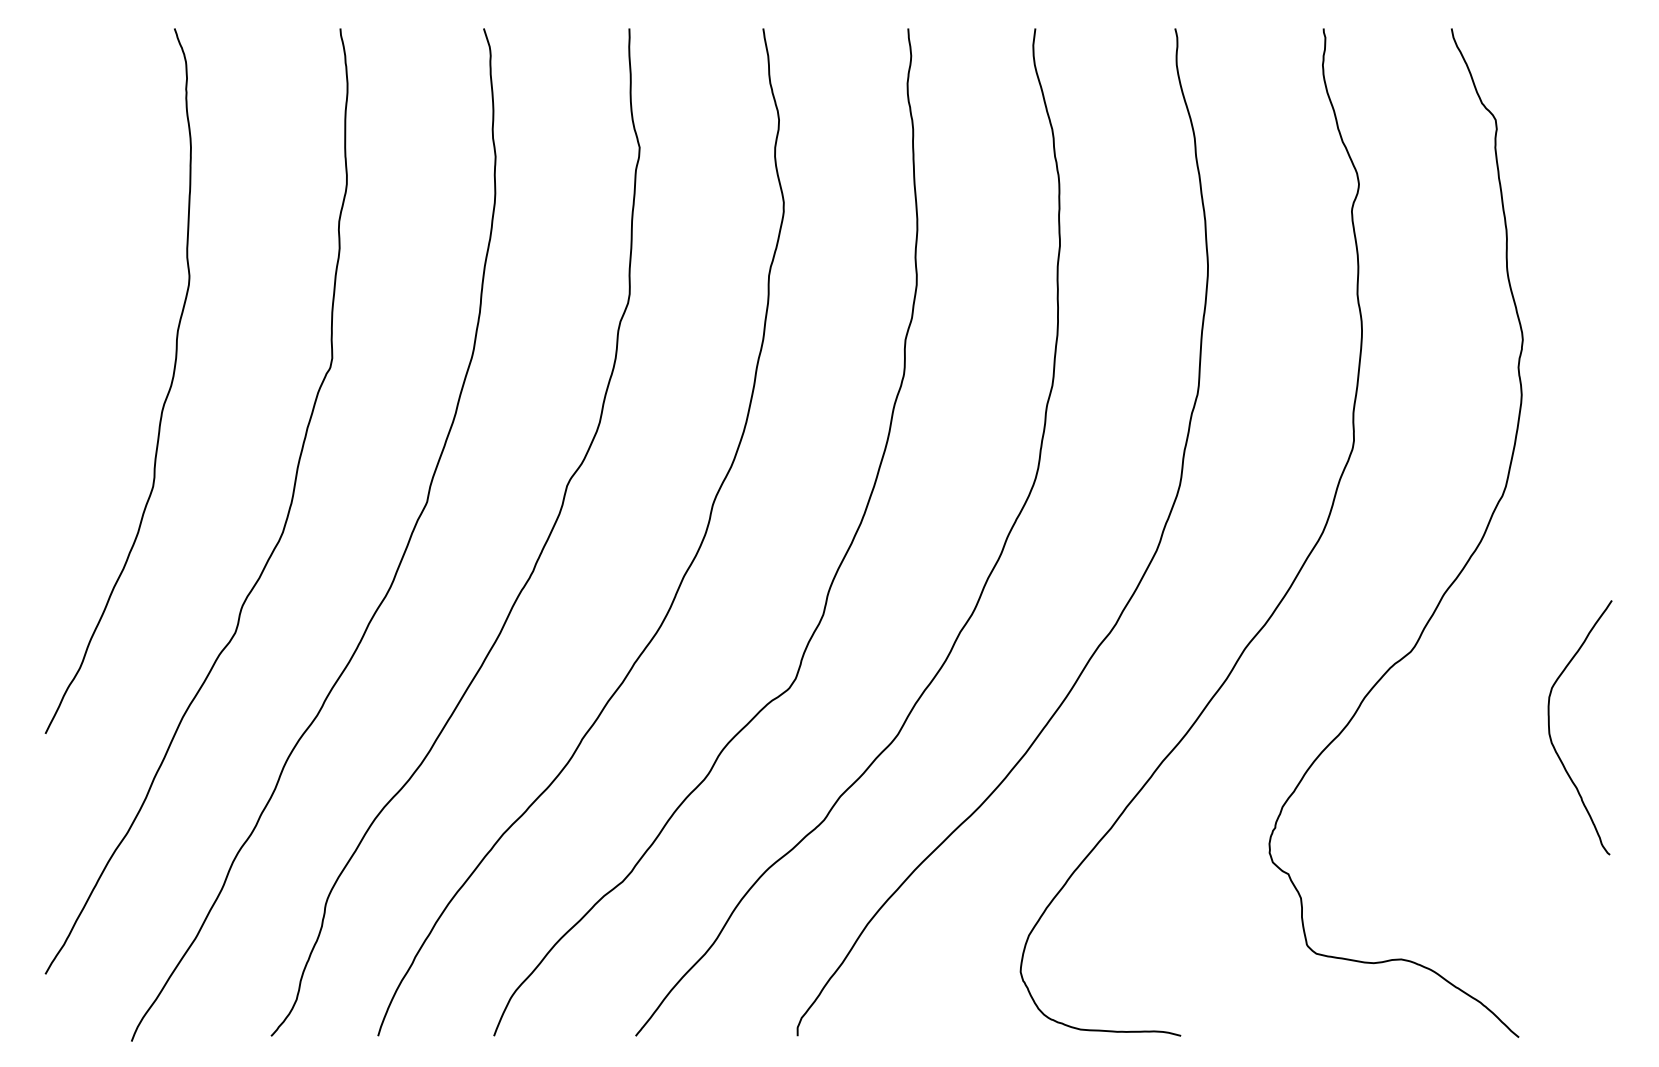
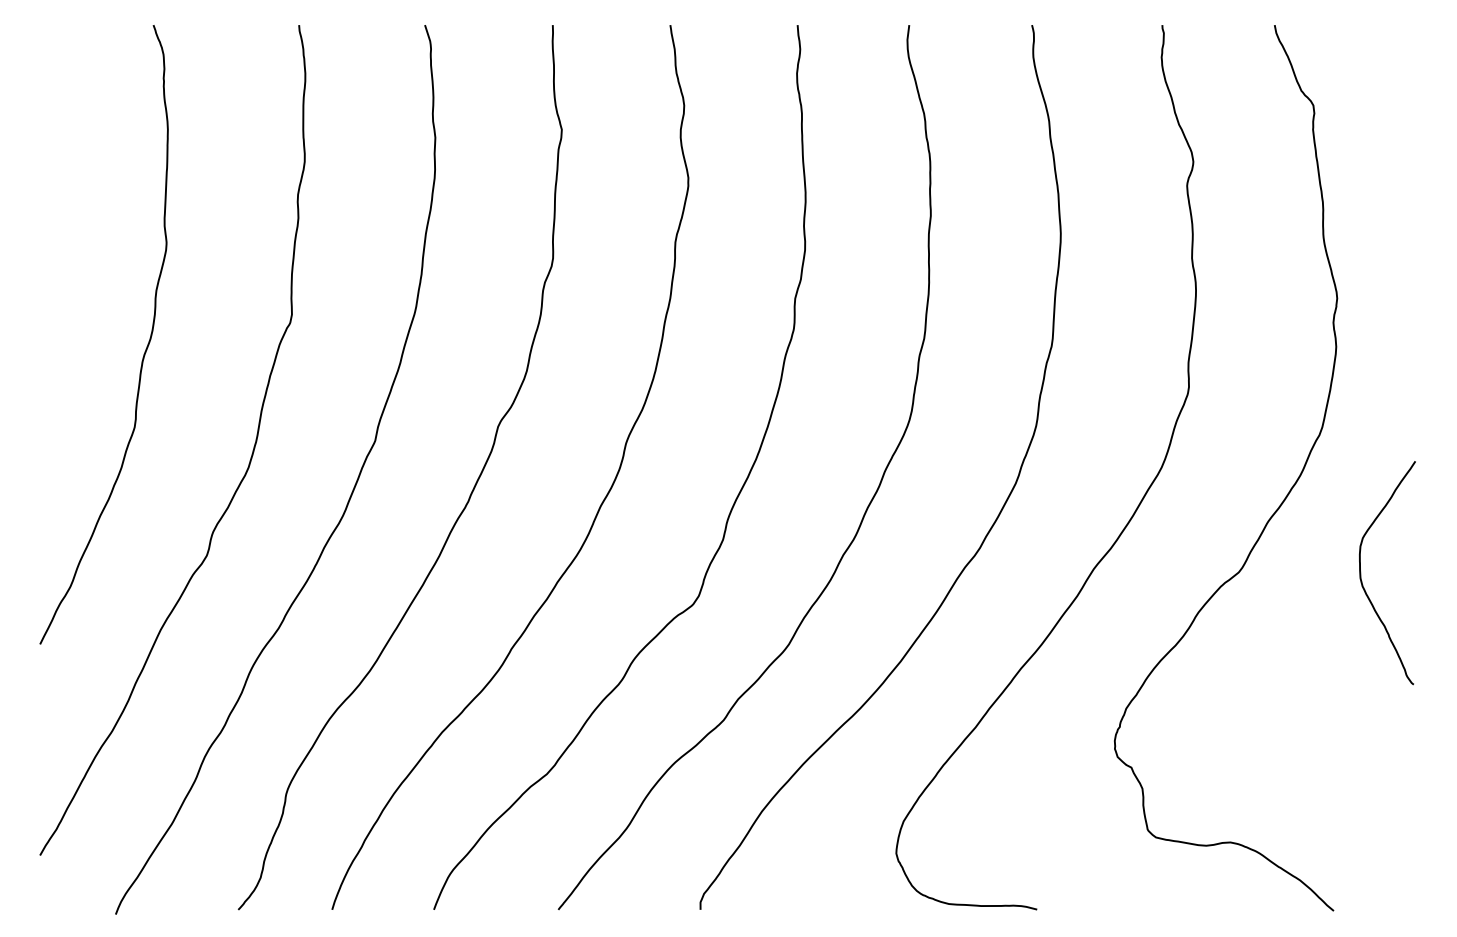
curve: (1550, 728) -> (1361, 573), moved

